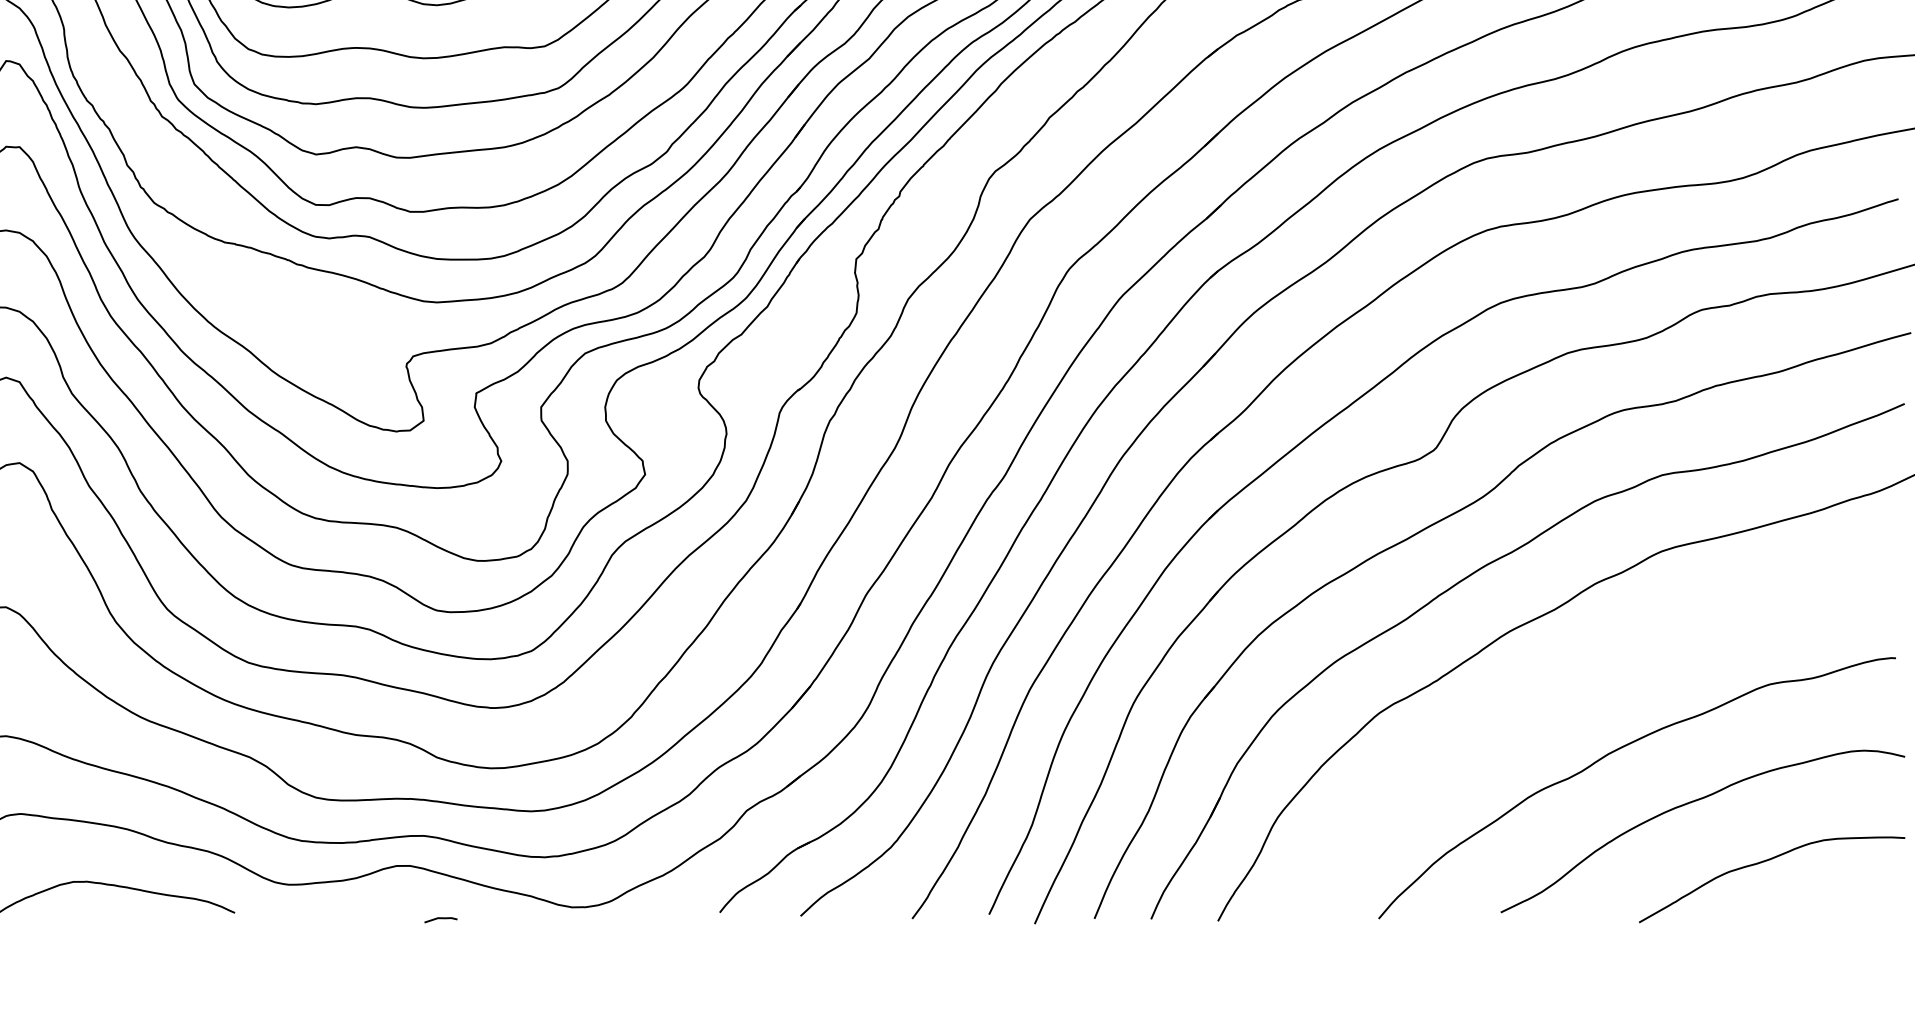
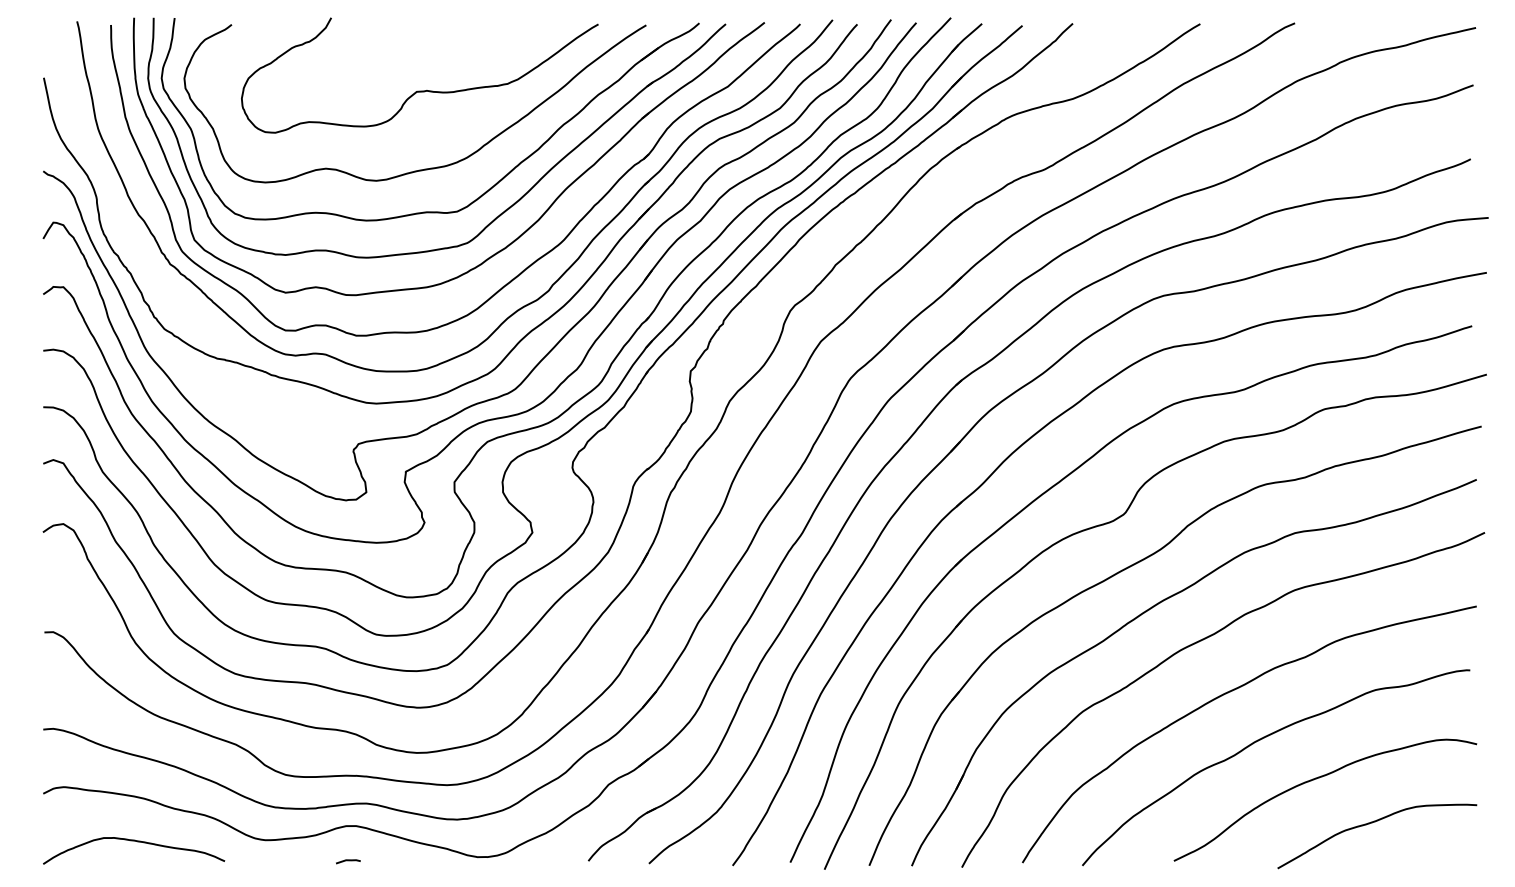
curve: (1573, 689) -> (1228, 693), added
line: (441, 919) -> (348, 861), moved

